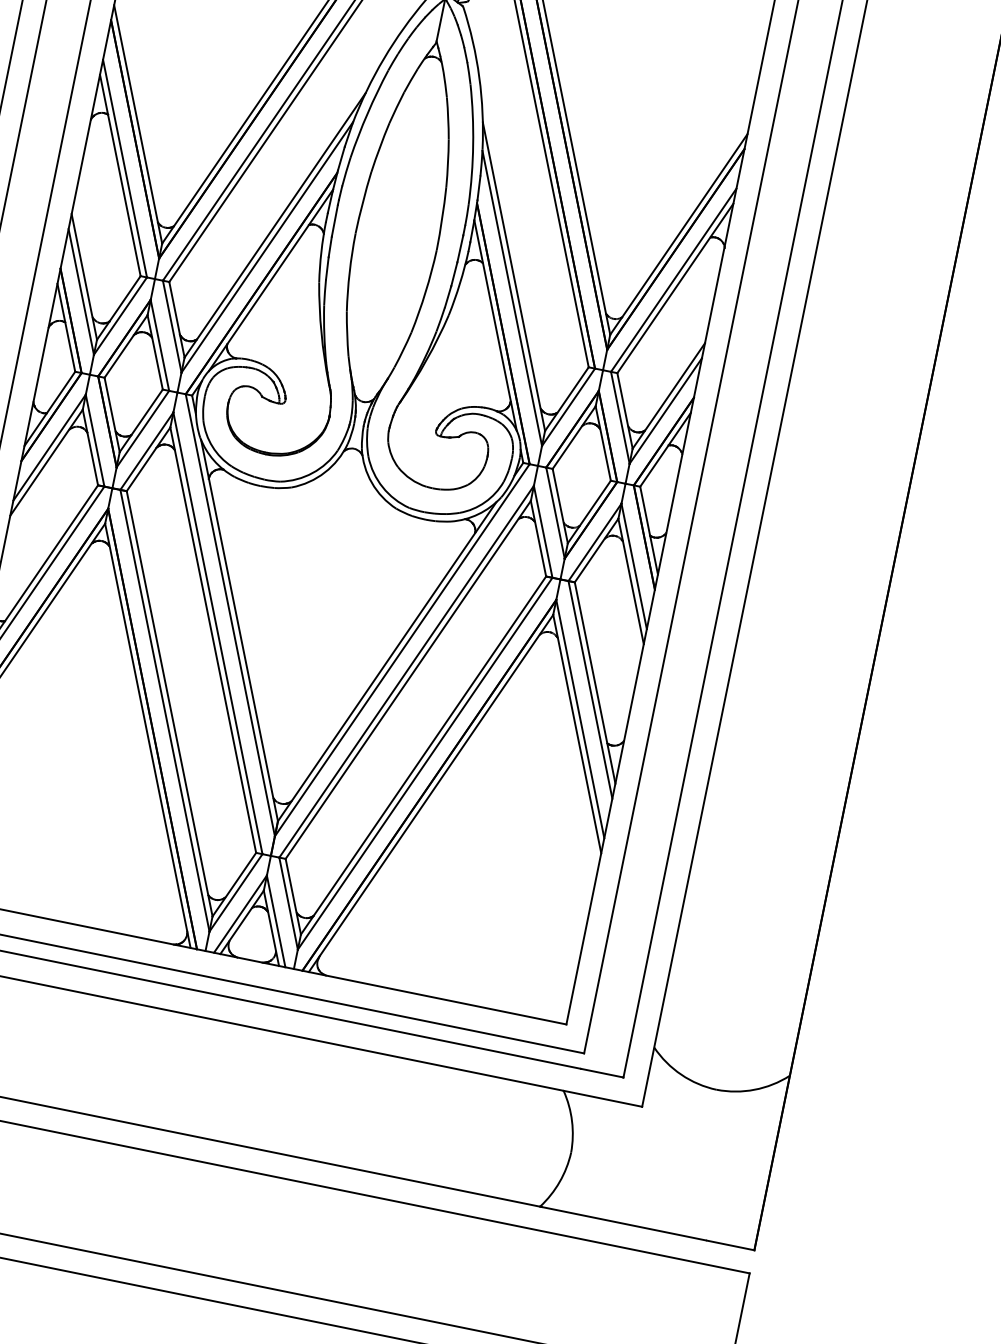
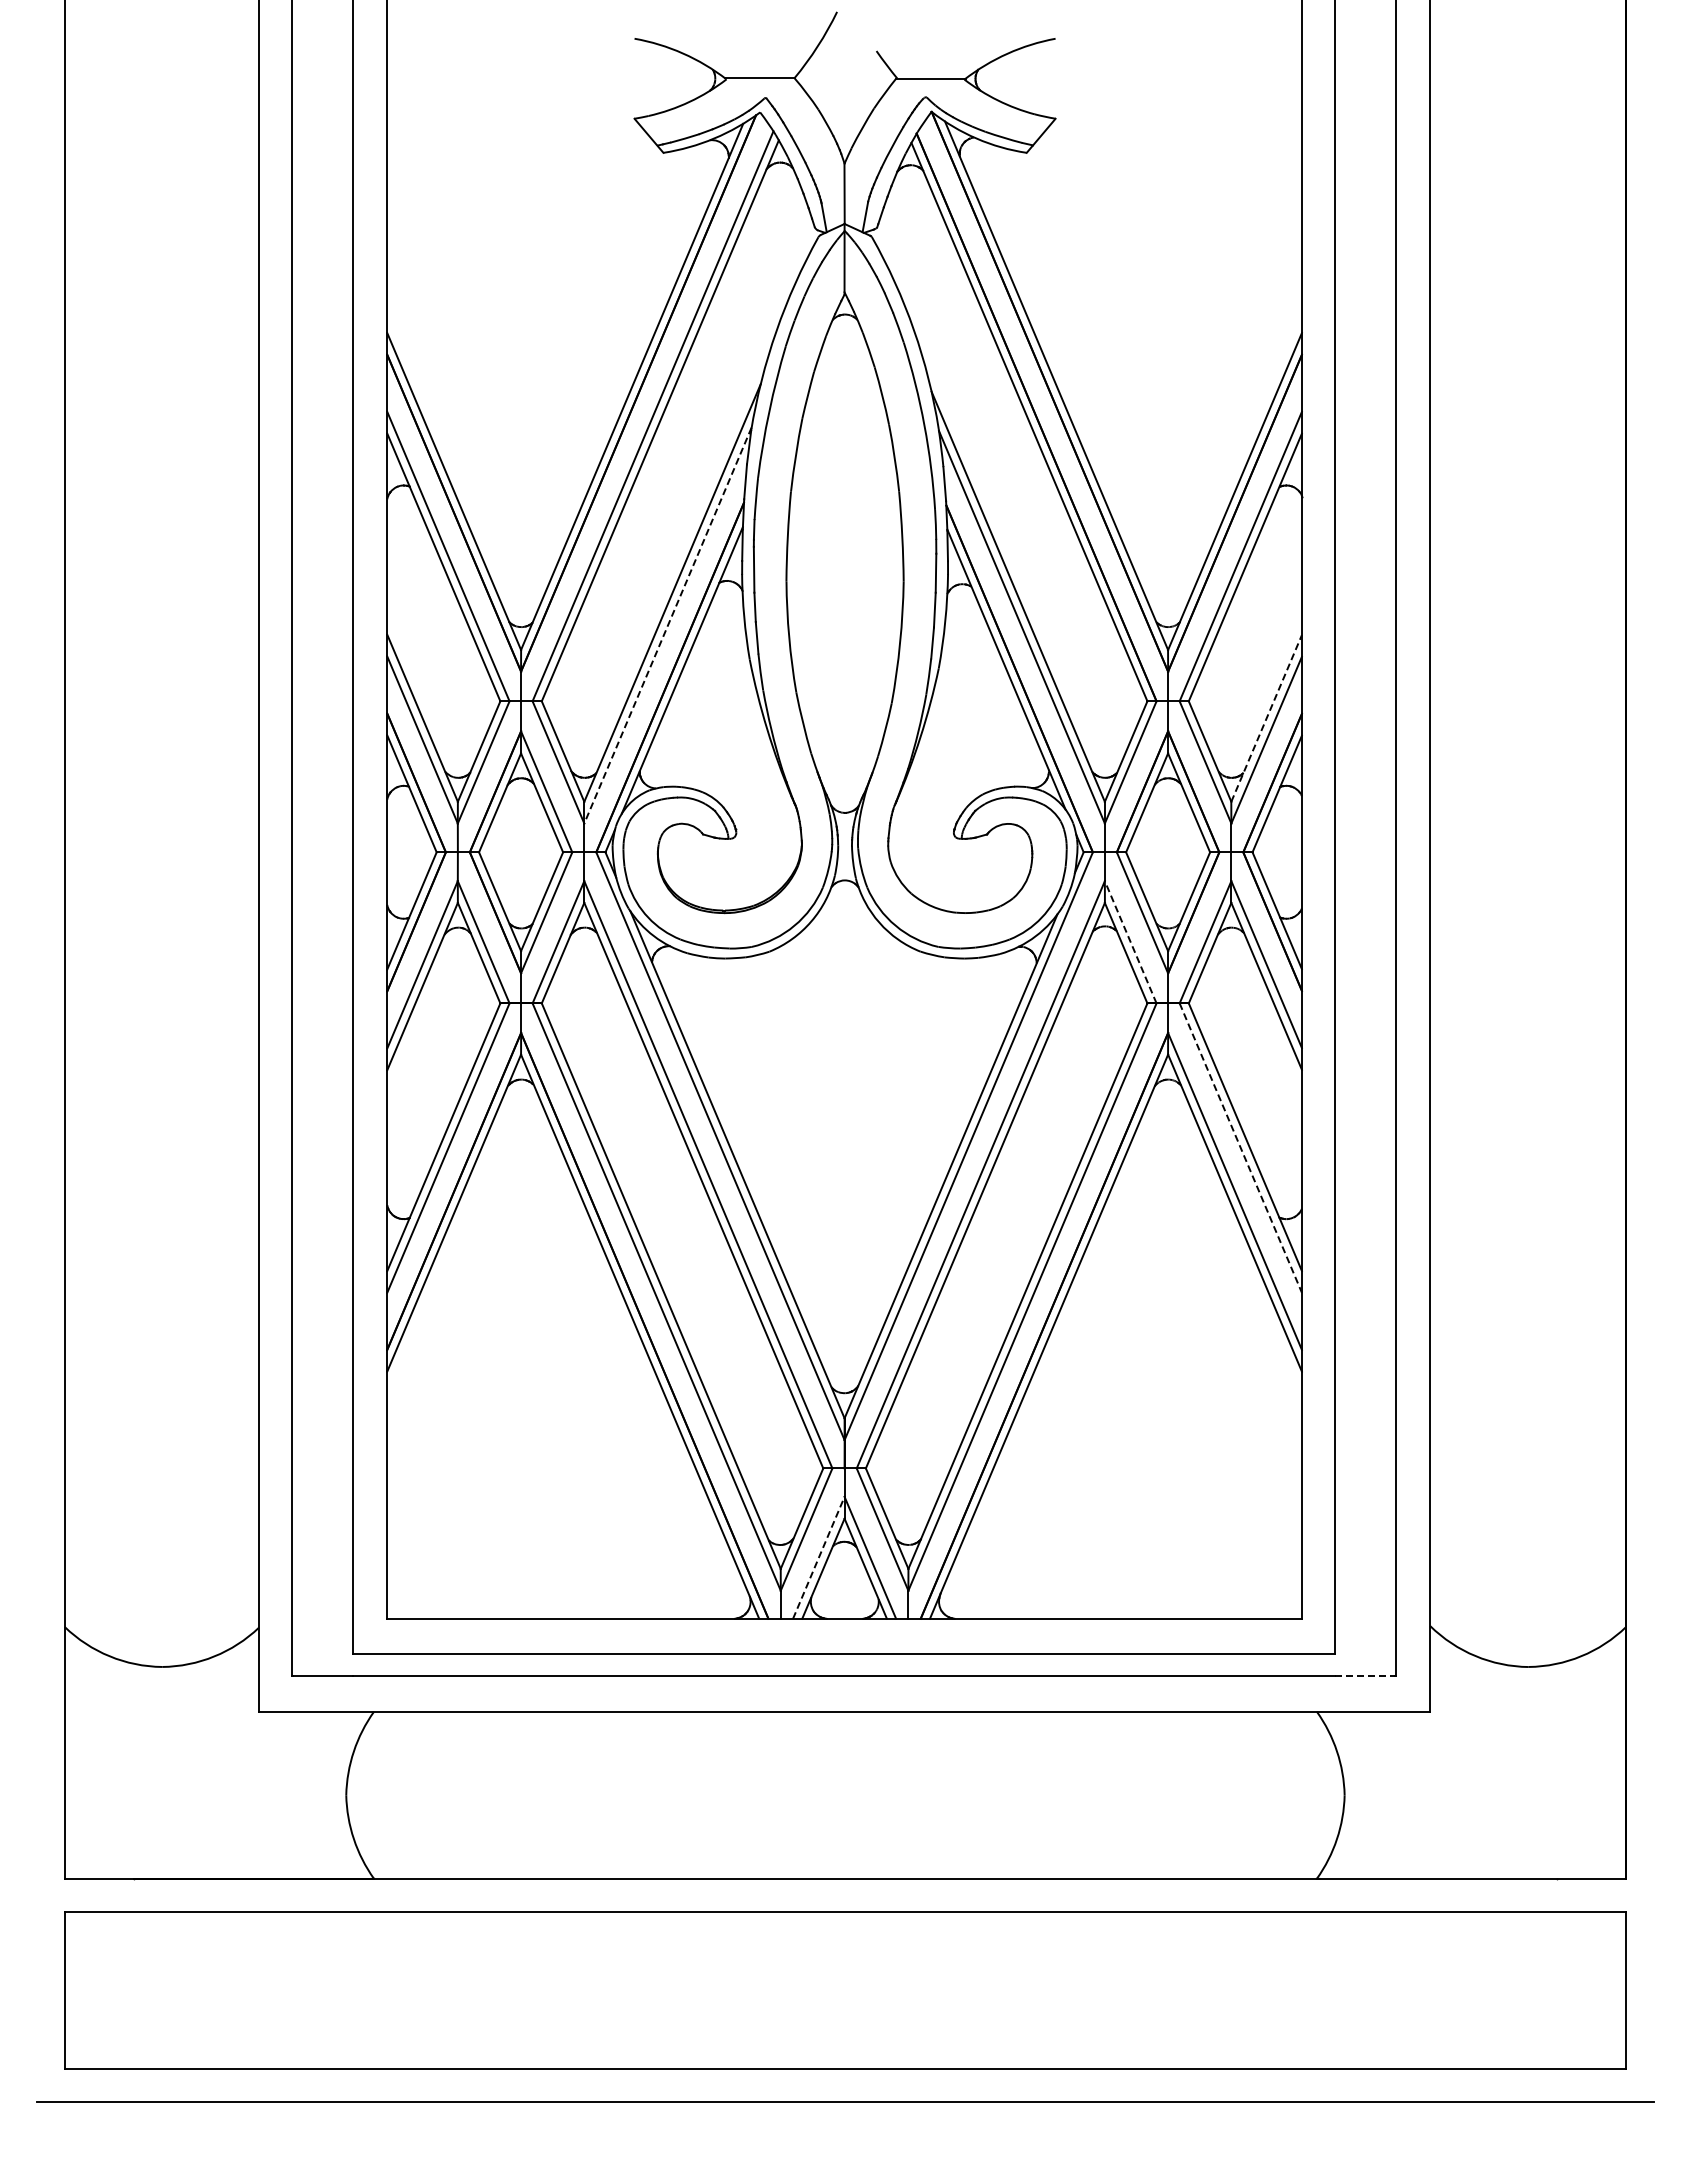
line: (267, 247) -> (667, 625), solid -> dashed
line: (668, 396) -> (1266, 718), solid -> dashed
line: (543, 531) -> (1130, 941), solid -> dashed
line: (590, 690) -> (1240, 1148), solid -> dashed
line: (240, 914) -> (819, 1557), solid -> dashed
line: (602, 1073) -> (1365, 1676), solid -> dashed

